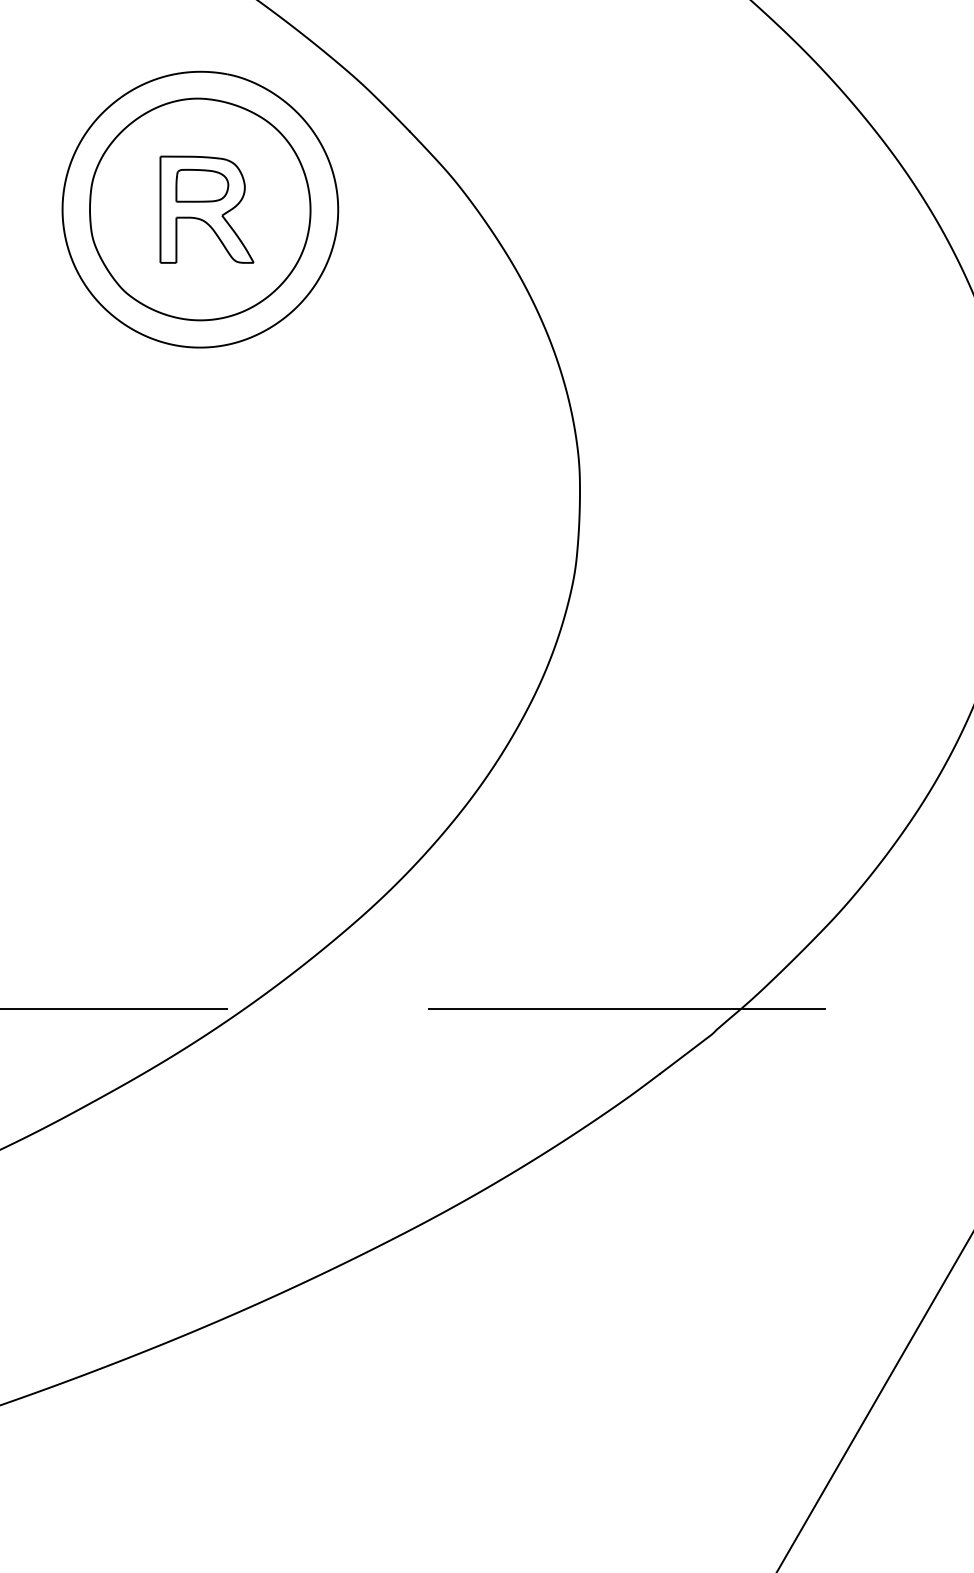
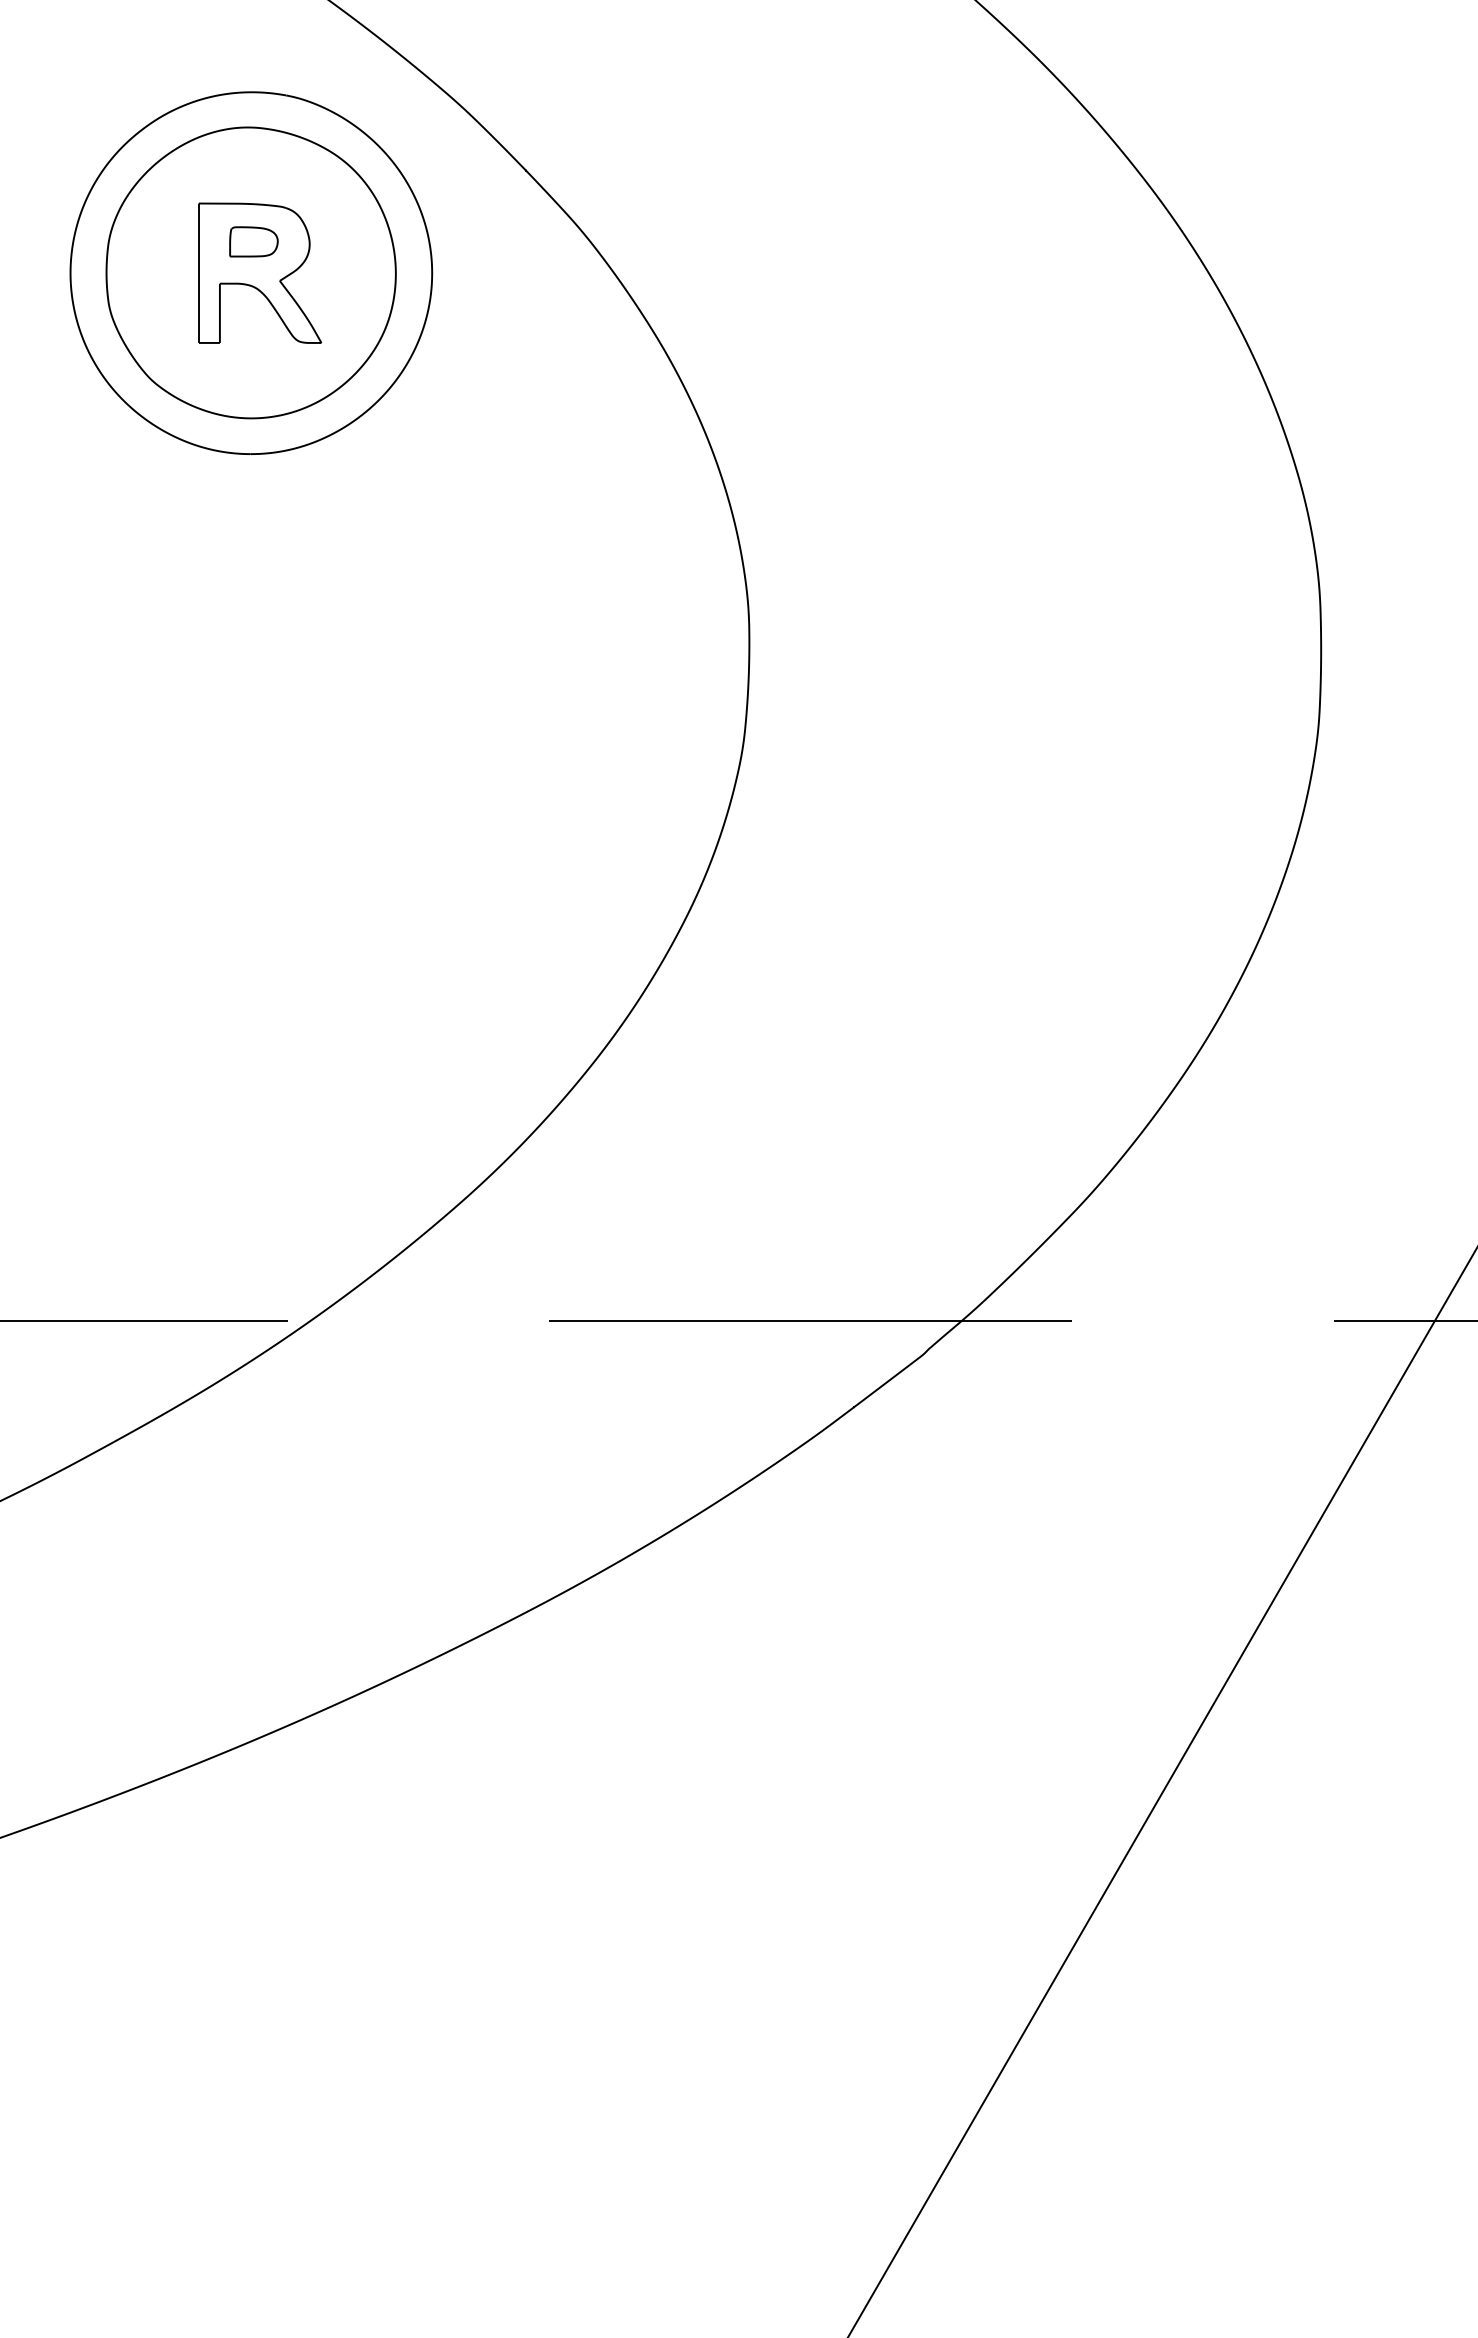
part: (202, 185) -> (253, 241), size x0.7

